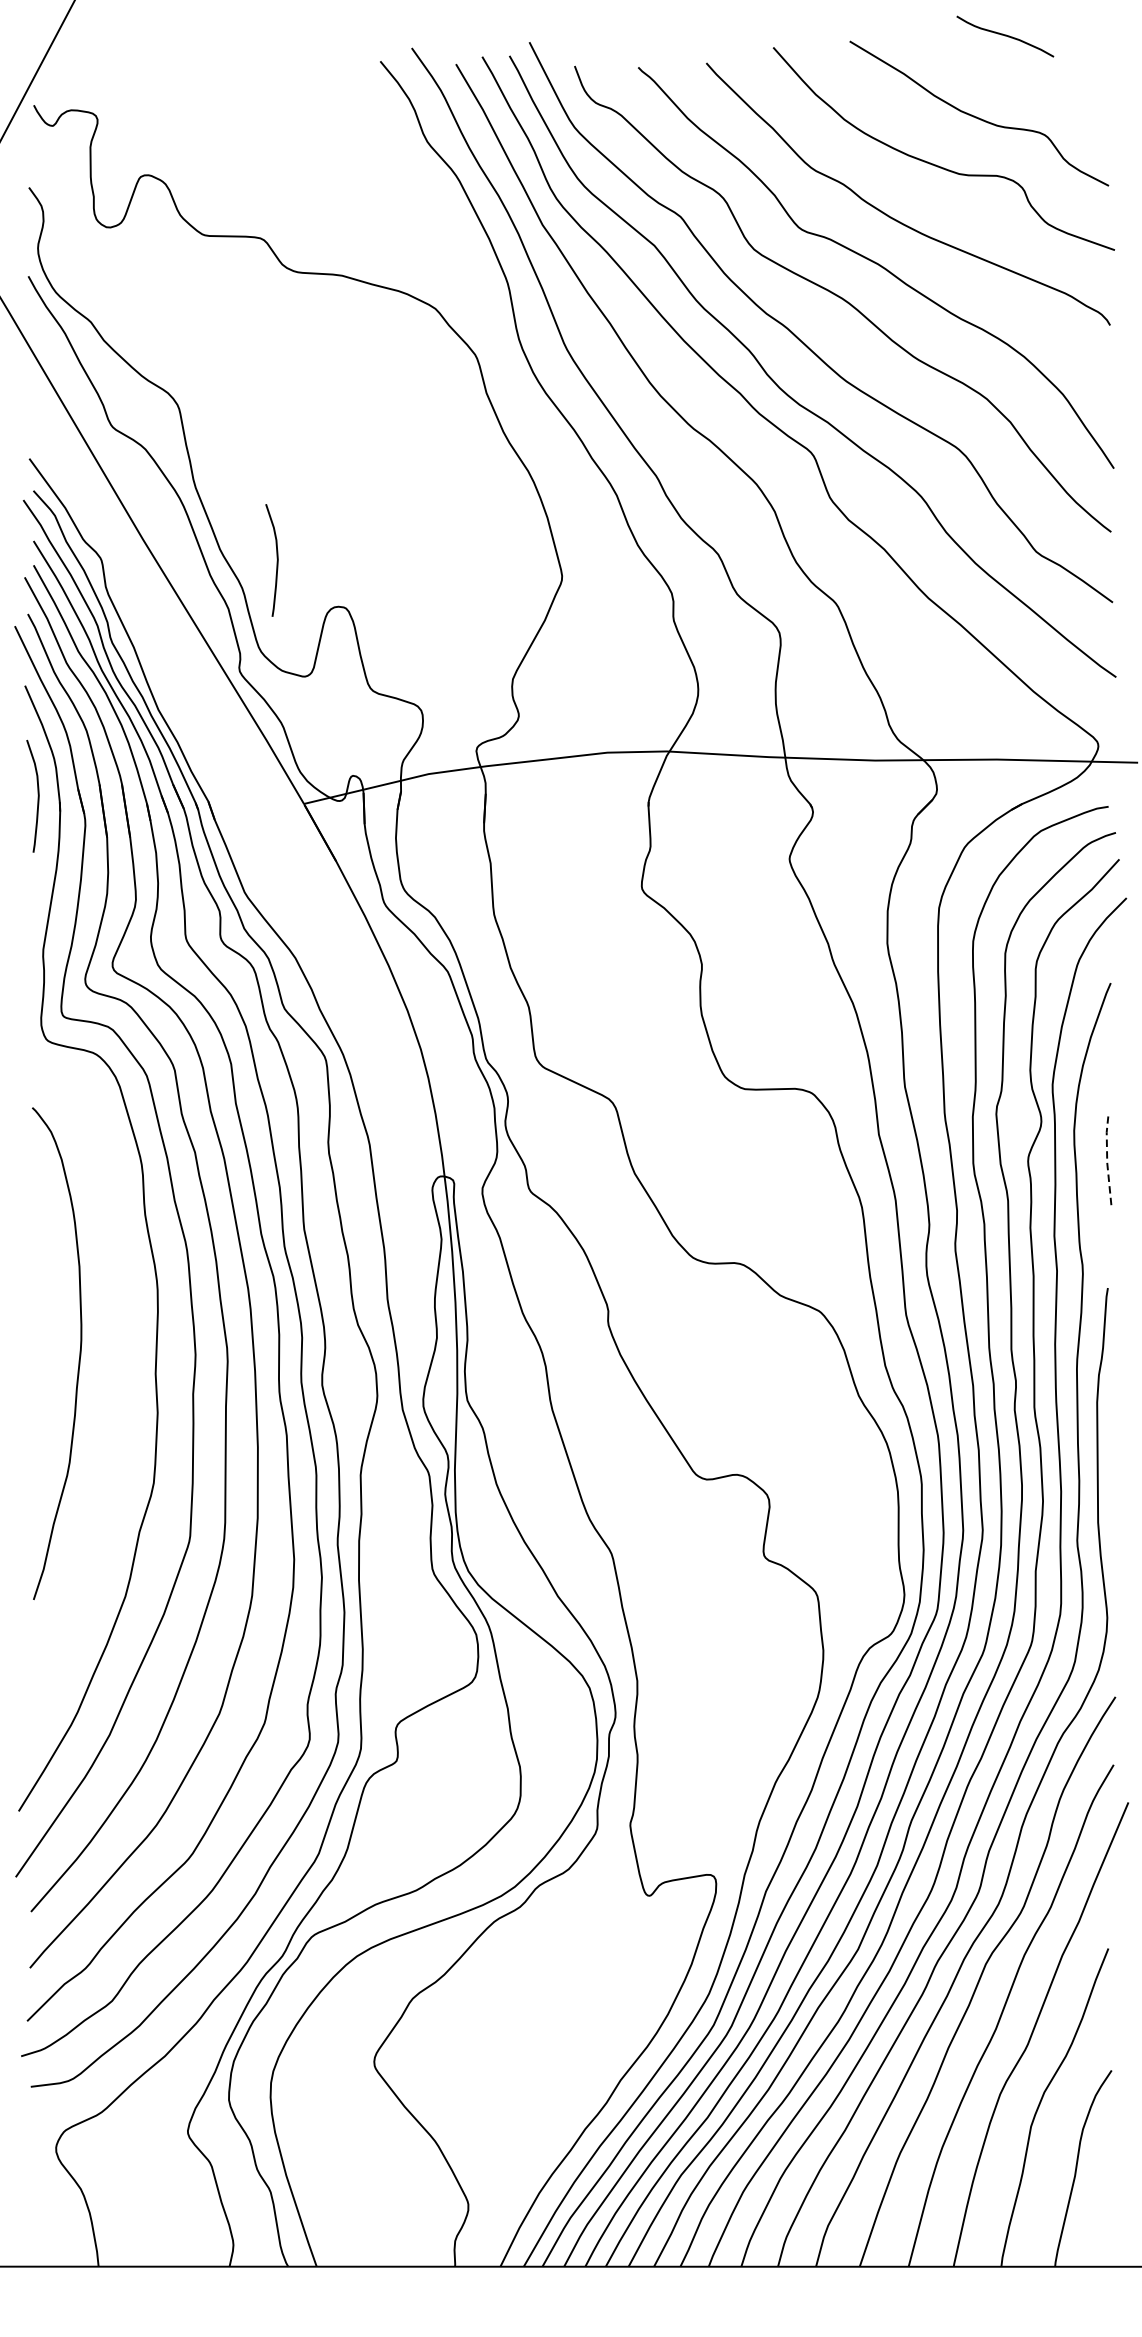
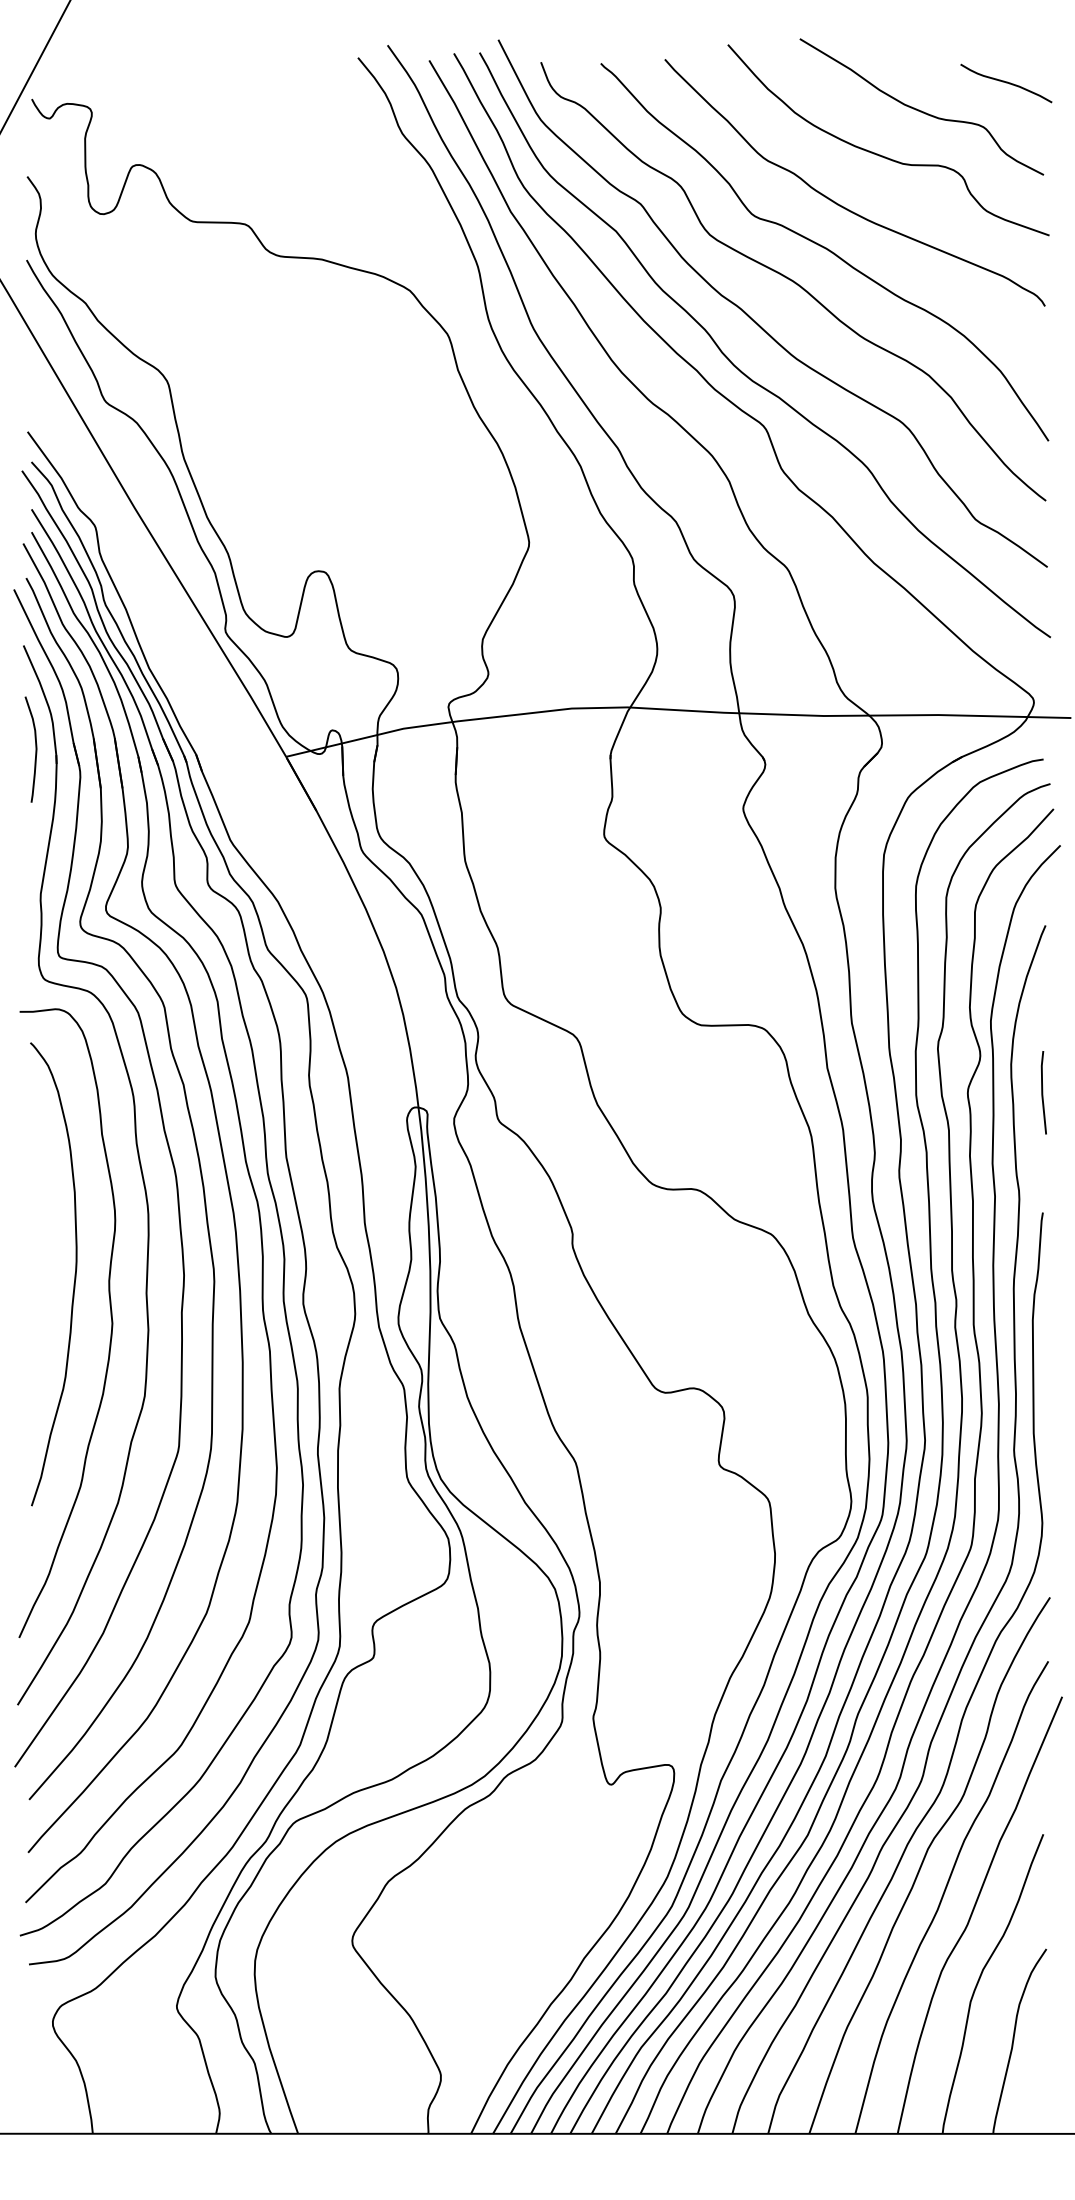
curve: (1005, 36) -> (1006, 83), moved
curve: (276, 560) -> (260, 527), removed
line: (1107, 1160) -> (1042, 1092), dashed -> solid
curve: (117, 1398) -> (110, 1316), added

